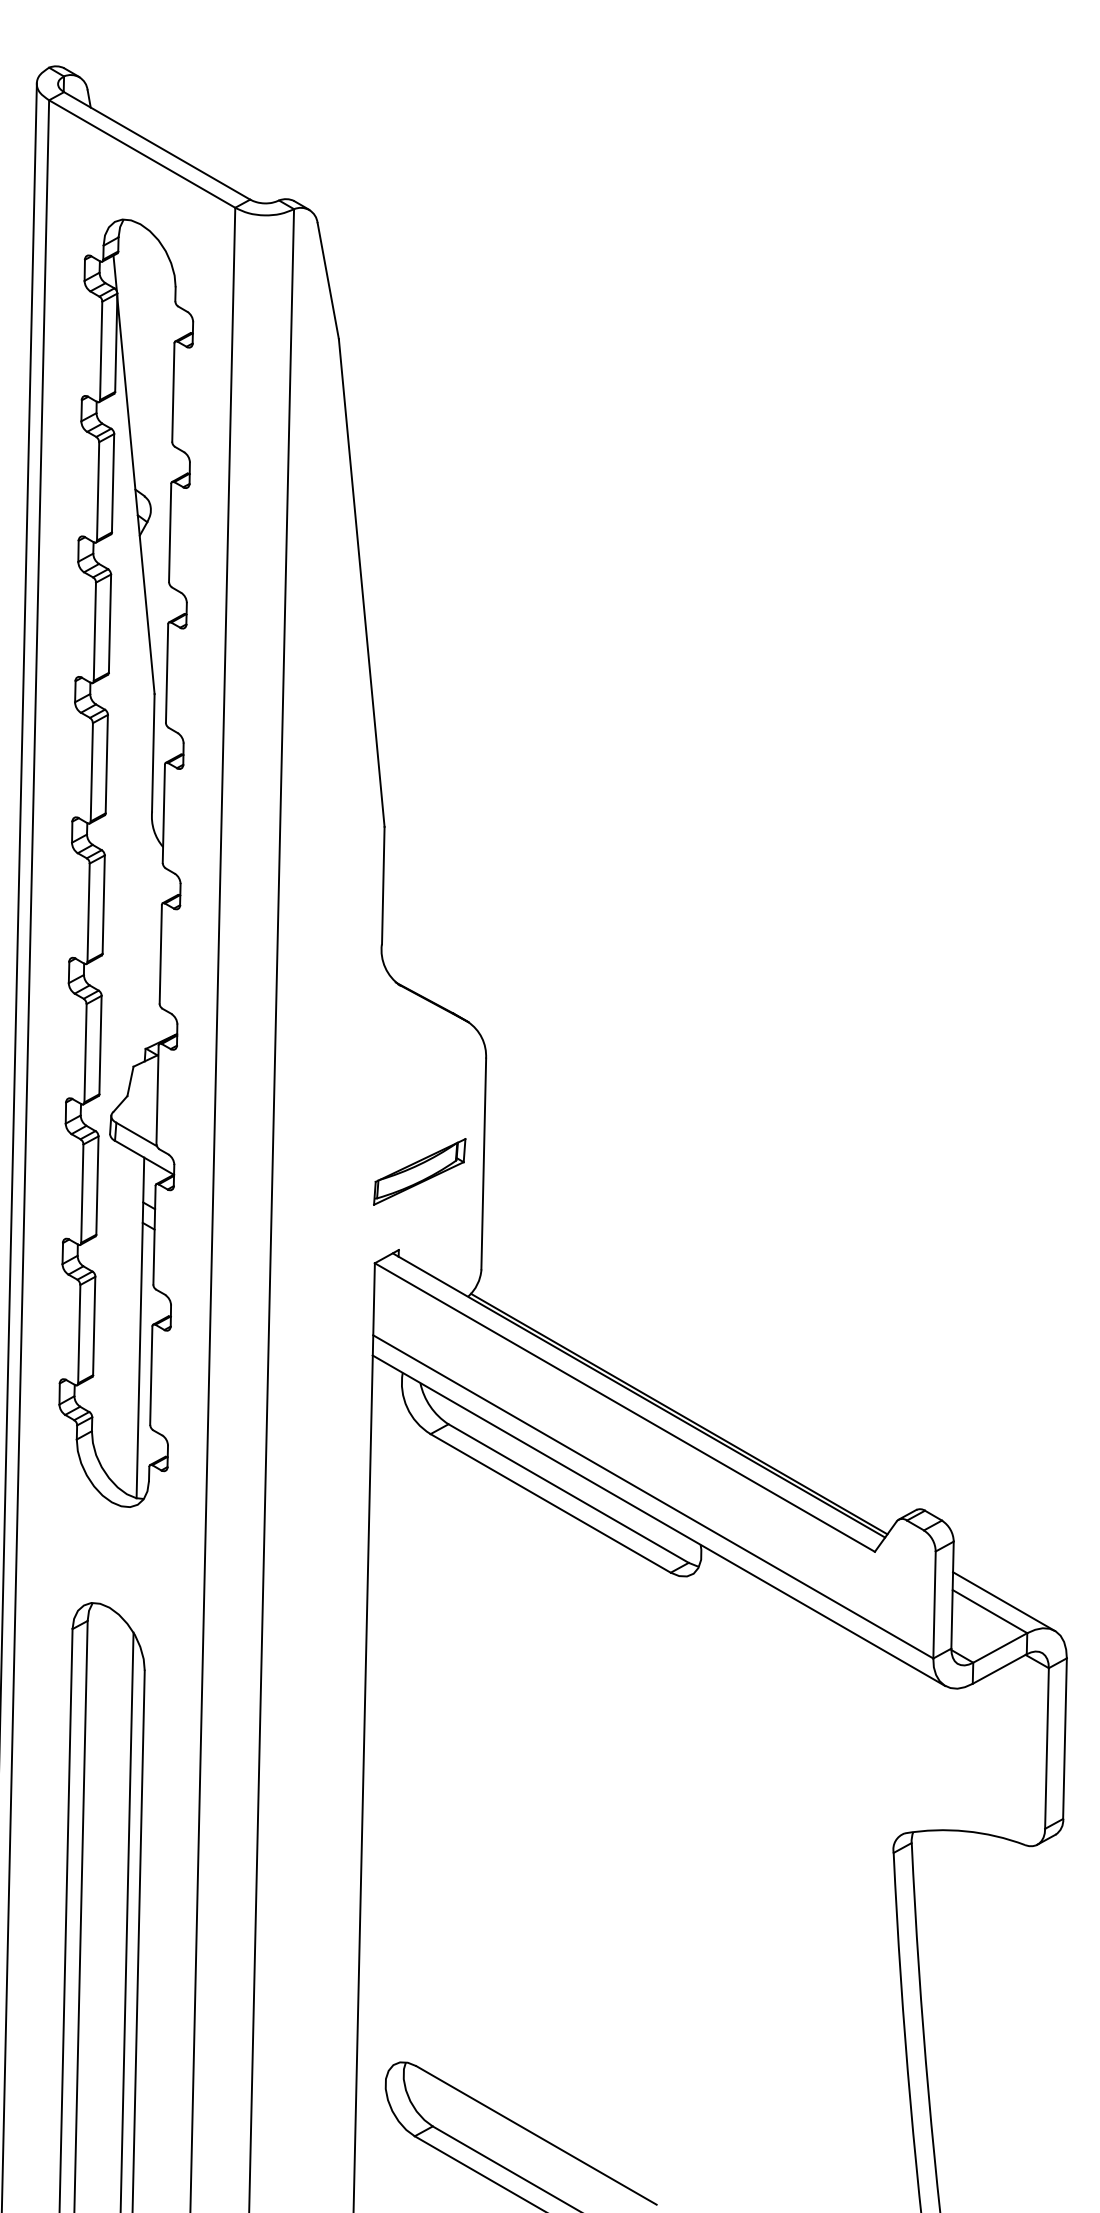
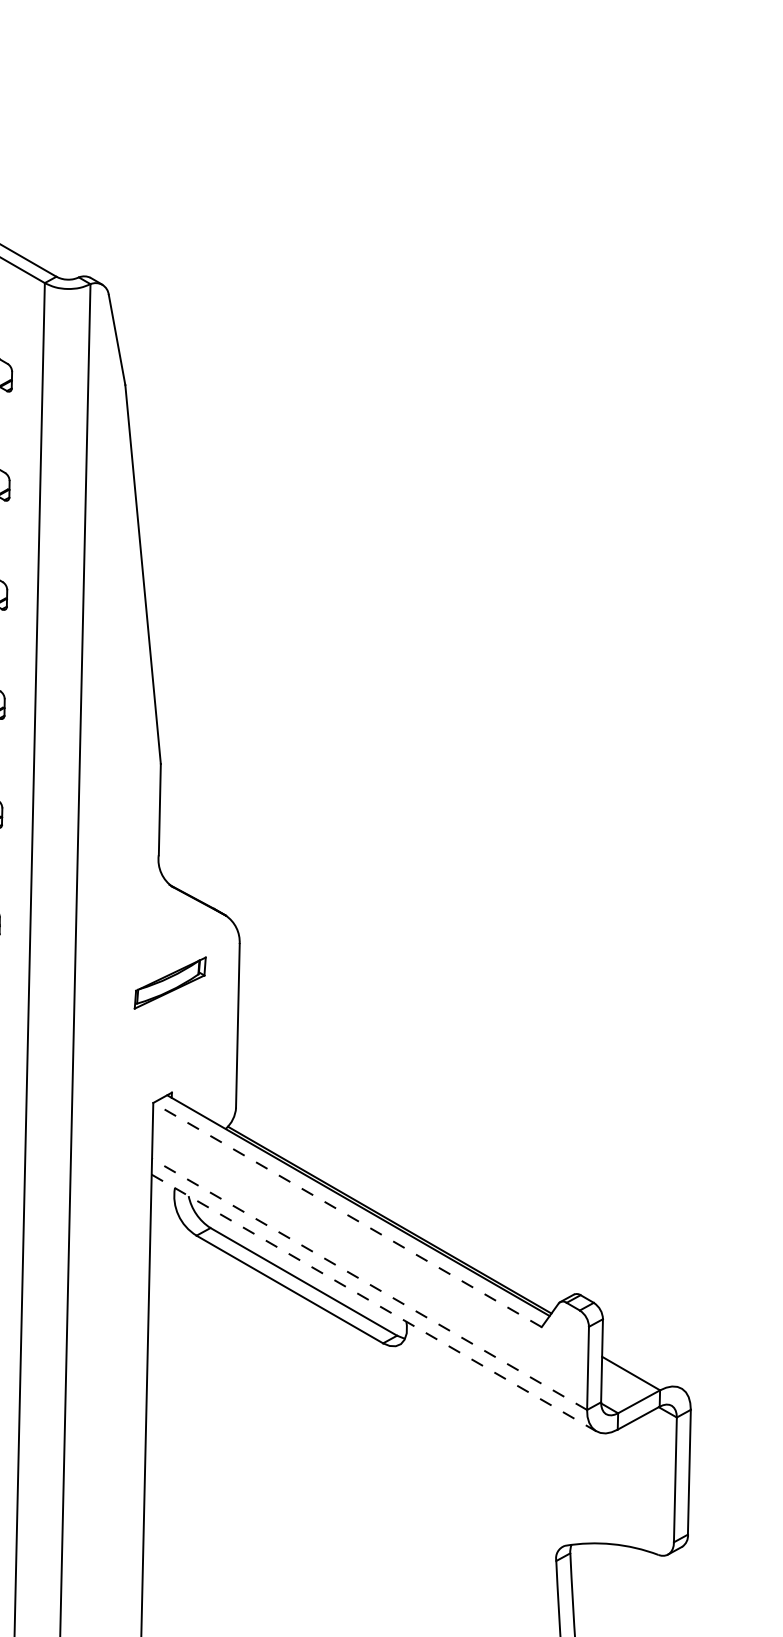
part: (419, 1171) -> (170, 982), moved
line: (624, 1407) -> (347, 1215), solid -> dashed
line: (652, 1496) -> (368, 1284), solid -> dashed
line: (658, 1520) -> (373, 1302), solid -> dashed
line: (1003, 1601) -> (641, 1365), removed

